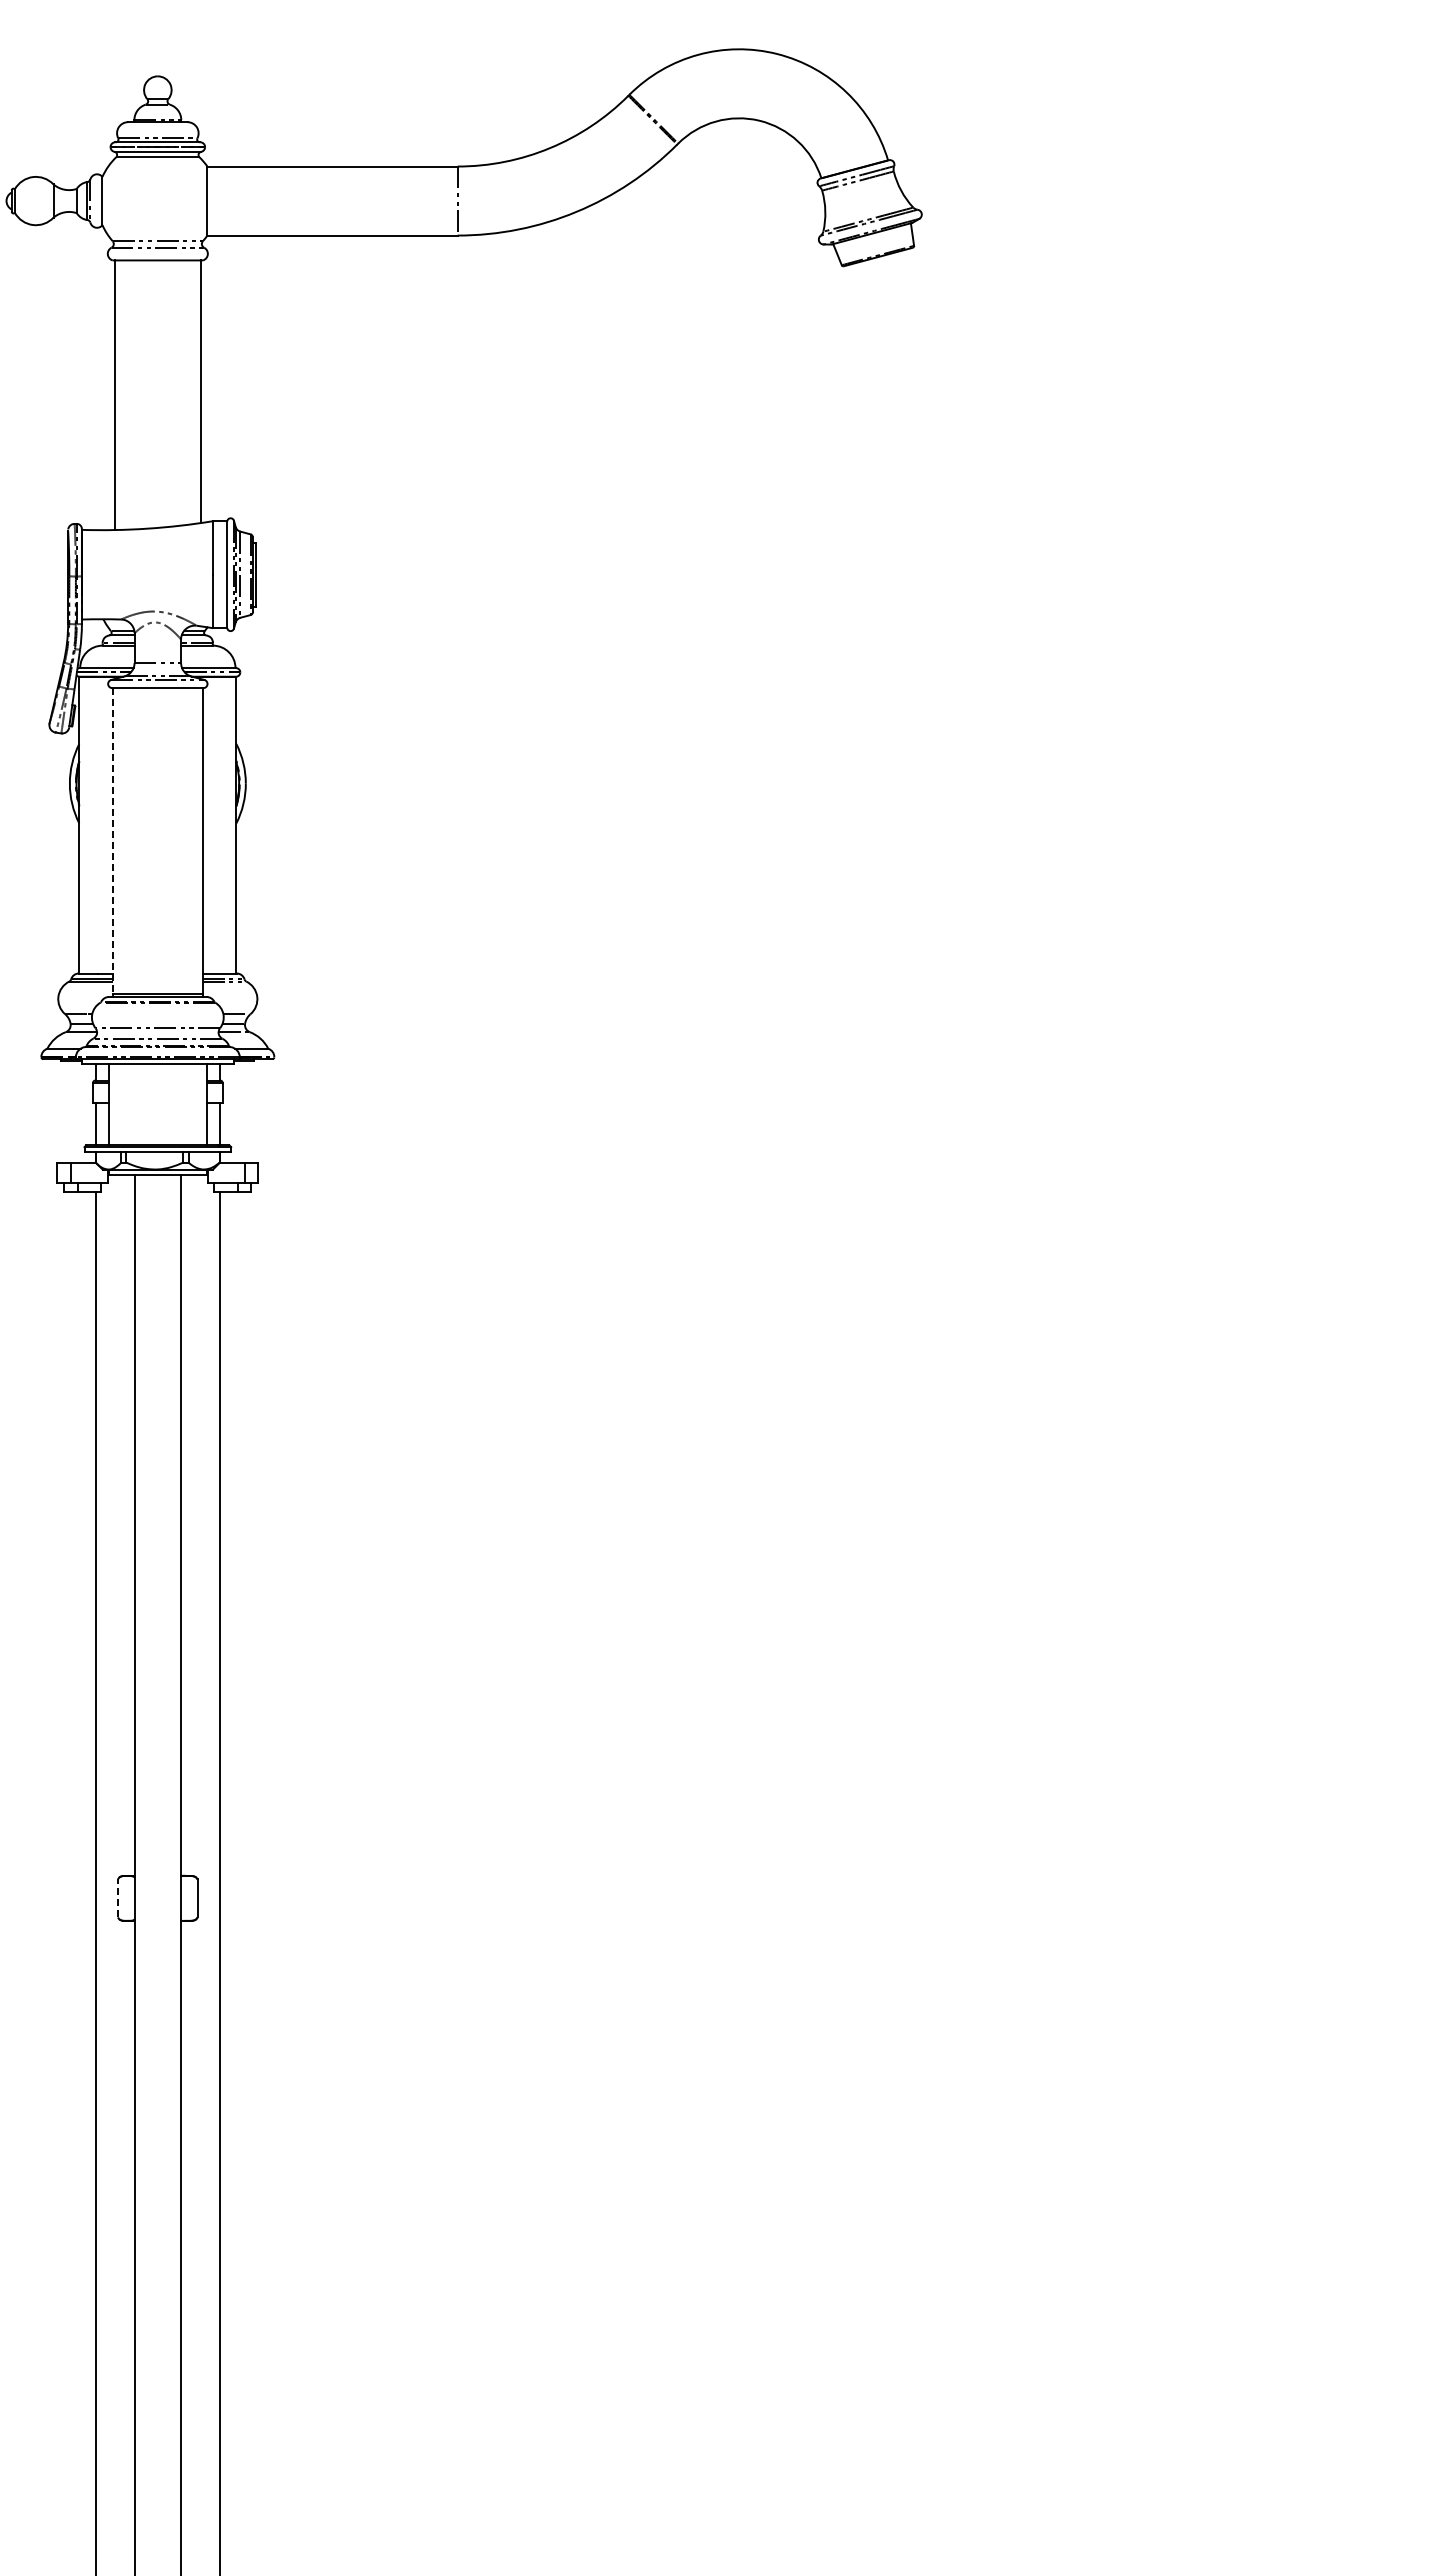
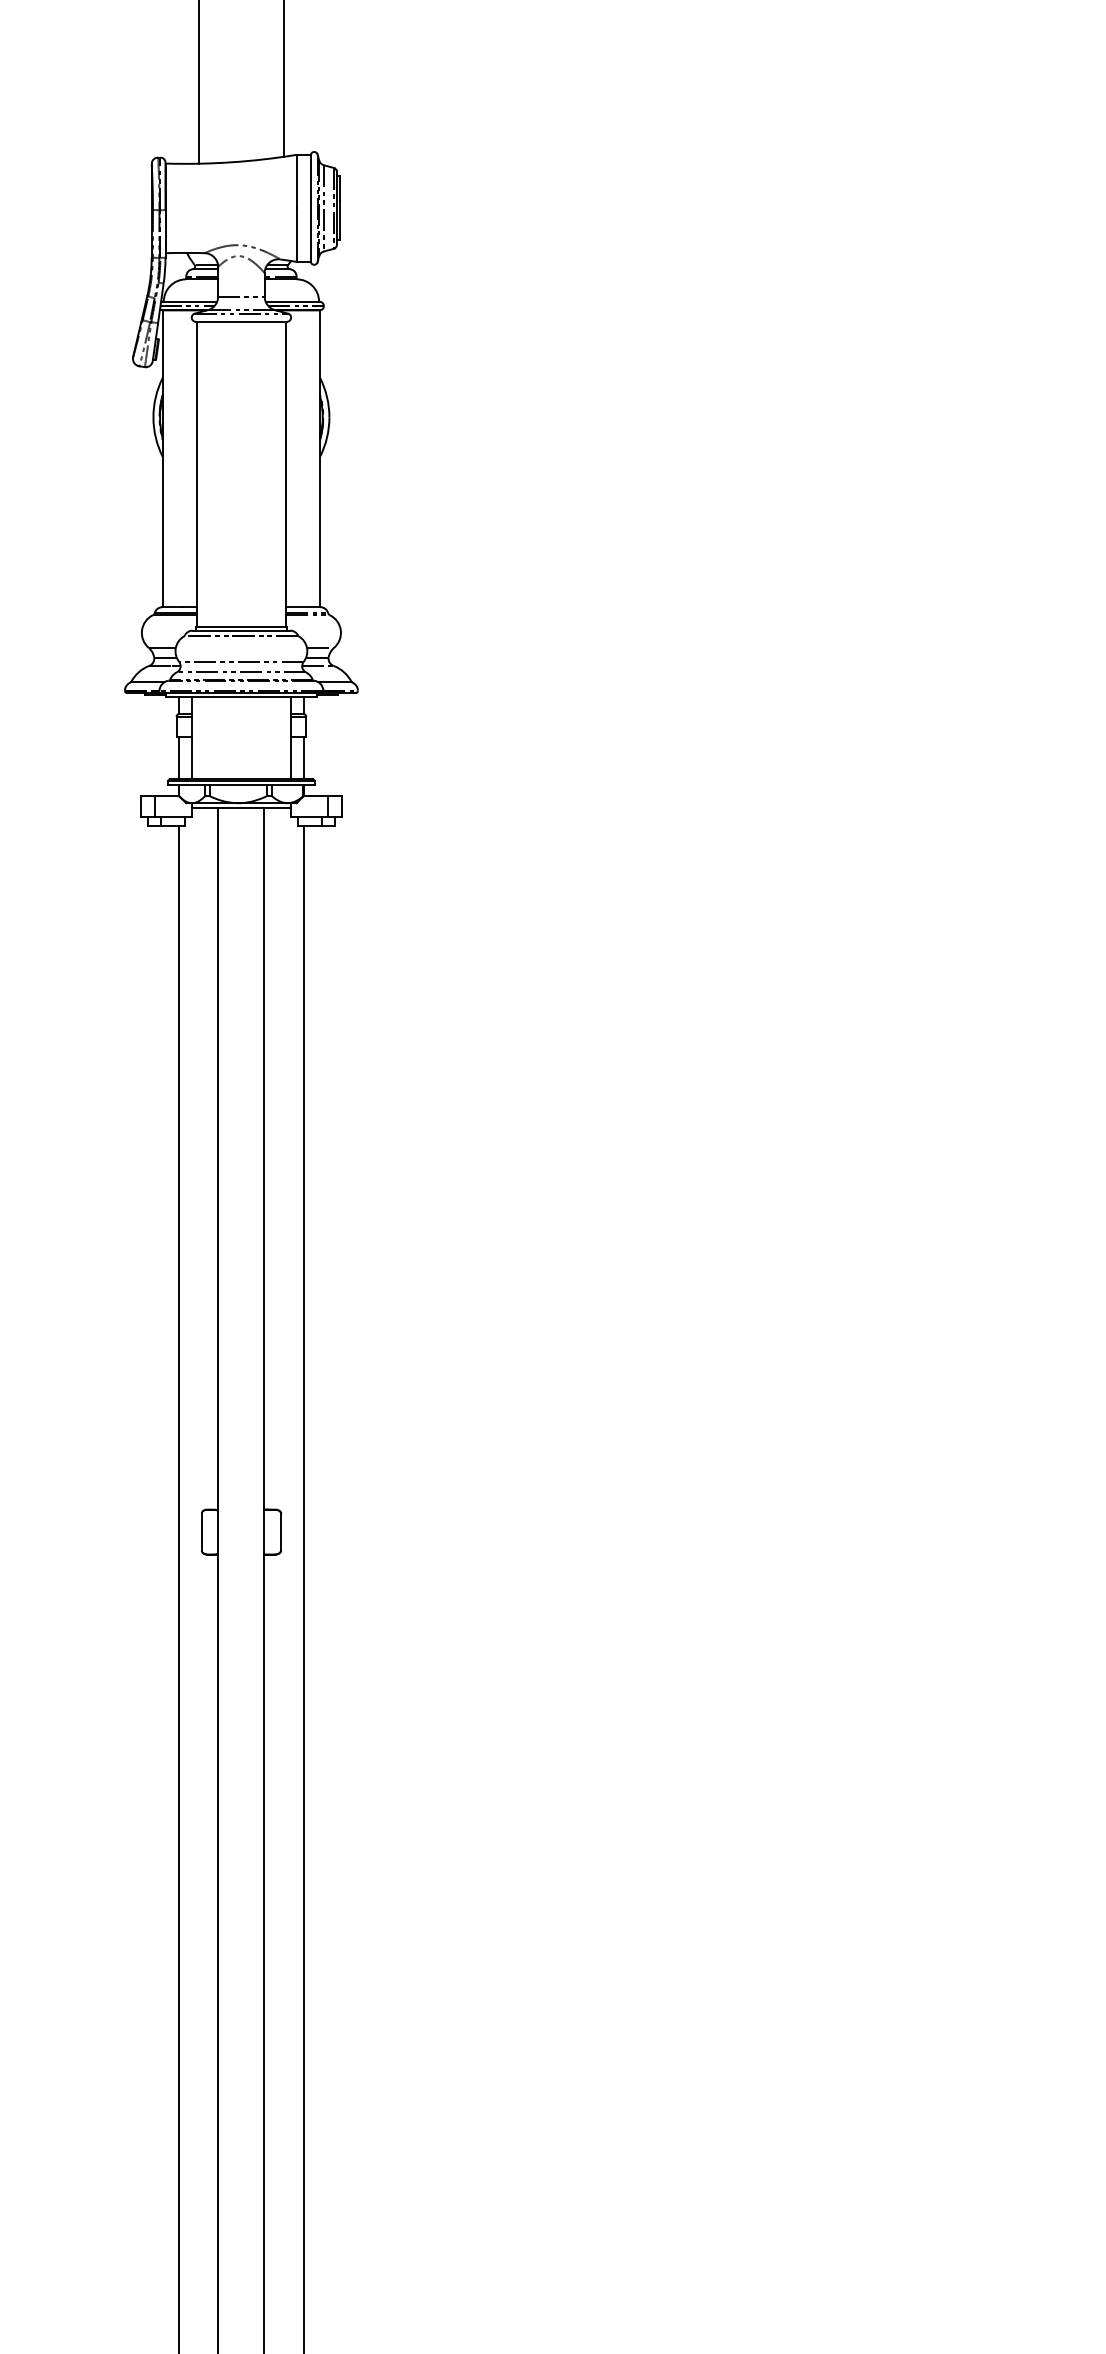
line: (112, 840) -> (196, 474), dashed -> solid
line: (118, 1898) -> (202, 1532), dashed -> solid

